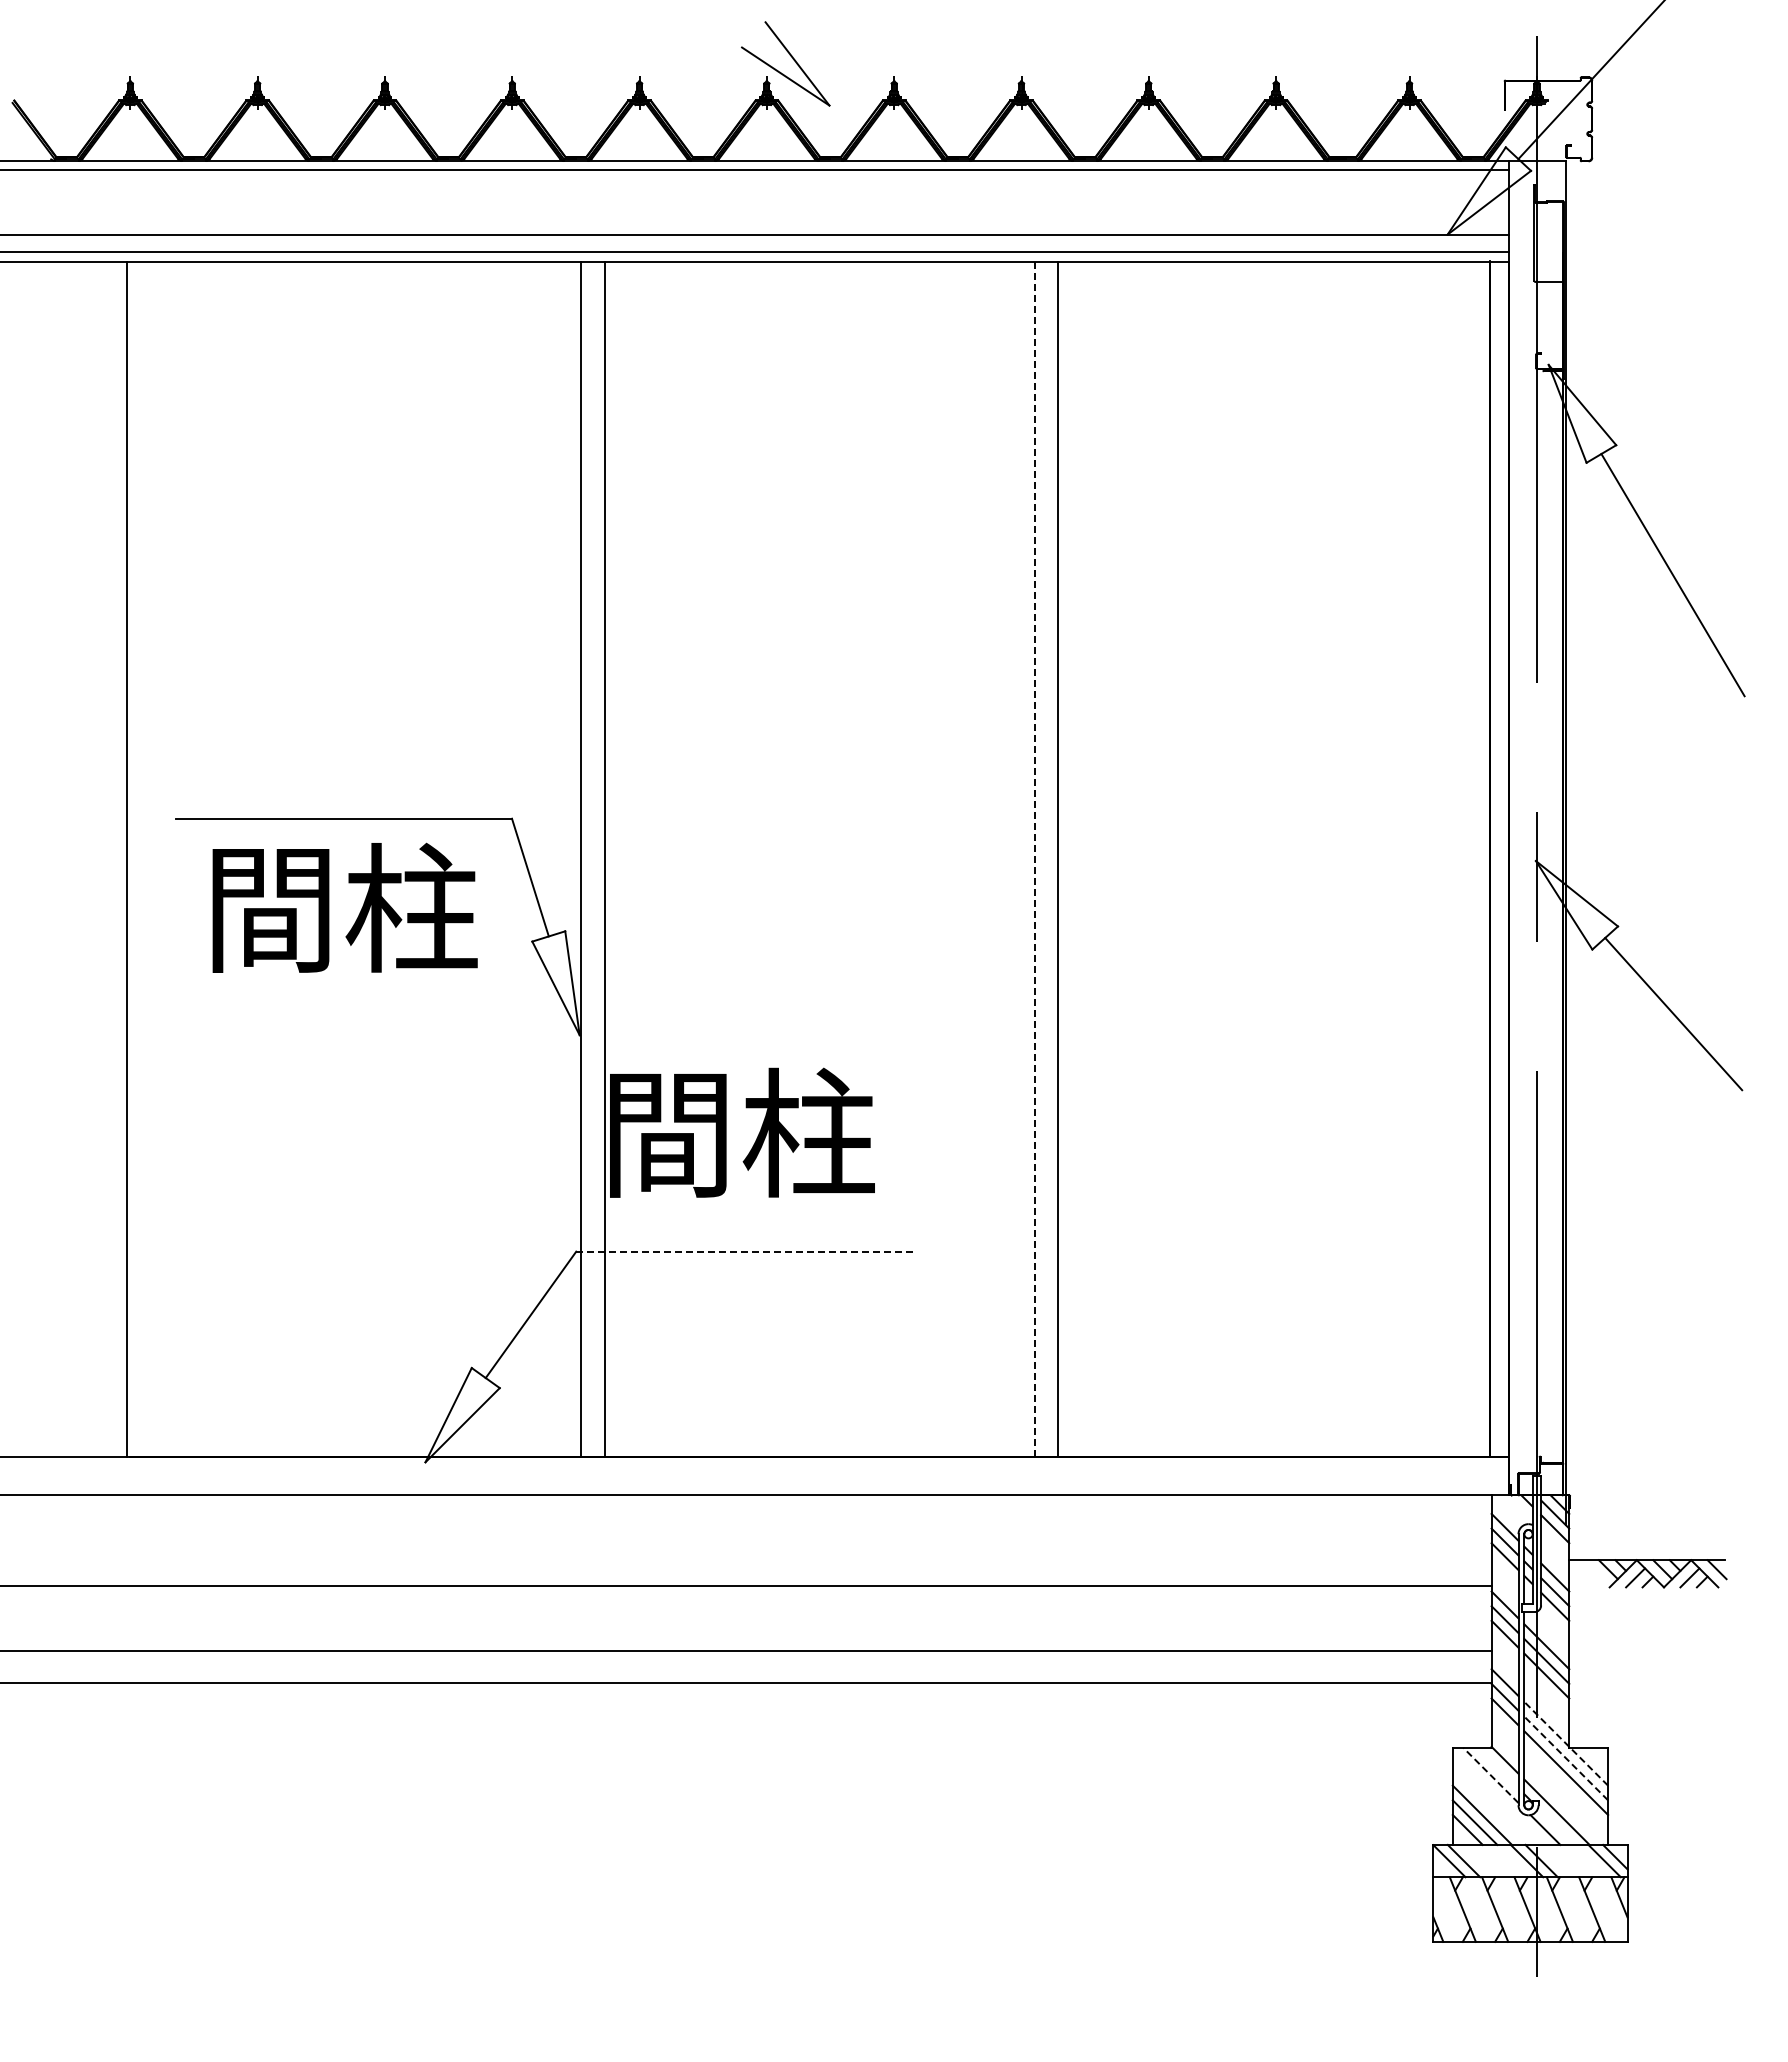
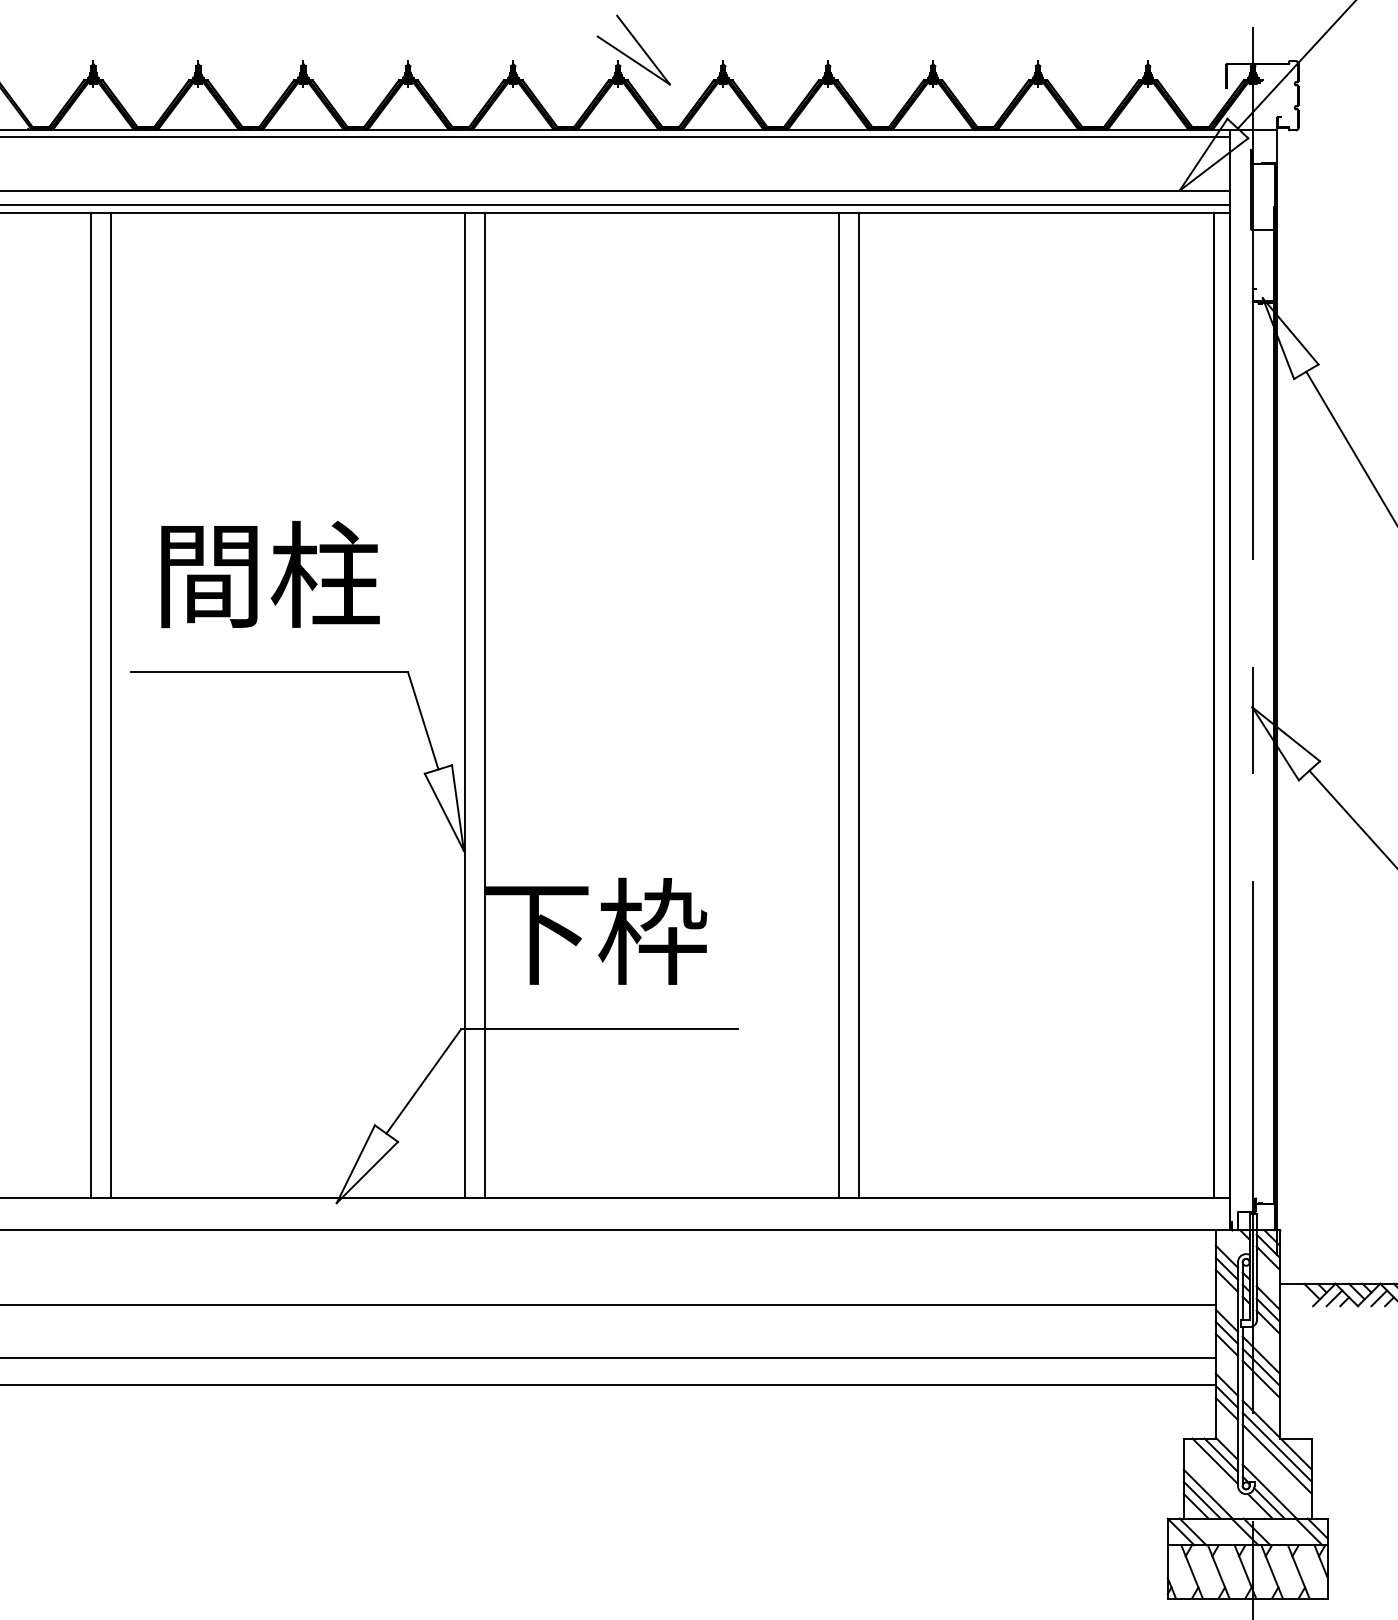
line: (151, 858) -> (110, 705), added
line: (1034, 859) -> (838, 706), dashed -> solid
text: (344, 907) -> (269, 574), moved
text: (740, 1132) -> (596, 931), 間柱 -> 下枠
line: (744, 1251) -> (599, 1029), dashed -> solid
line: (1565, 1743) -> (1276, 1434), dashed -> solid
line: (1565, 1758) -> (1276, 1447), dashed -> solid
line: (1497, 1767) -> (1220, 1454), added
line: (1490, 1775) -> (1214, 1461), dashed -> solid
line: (1556, 1826) -> (1269, 1503), added

